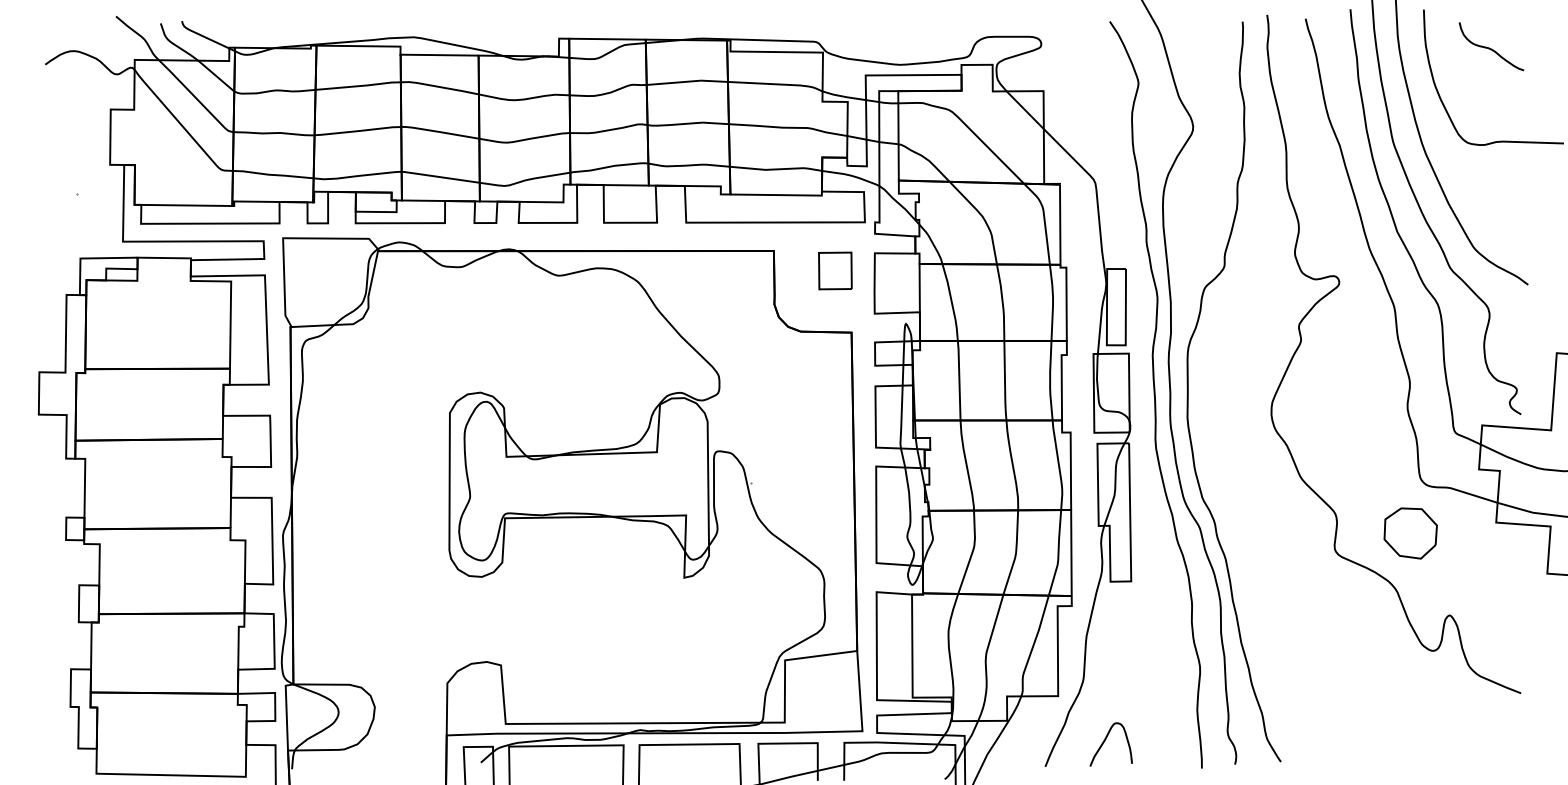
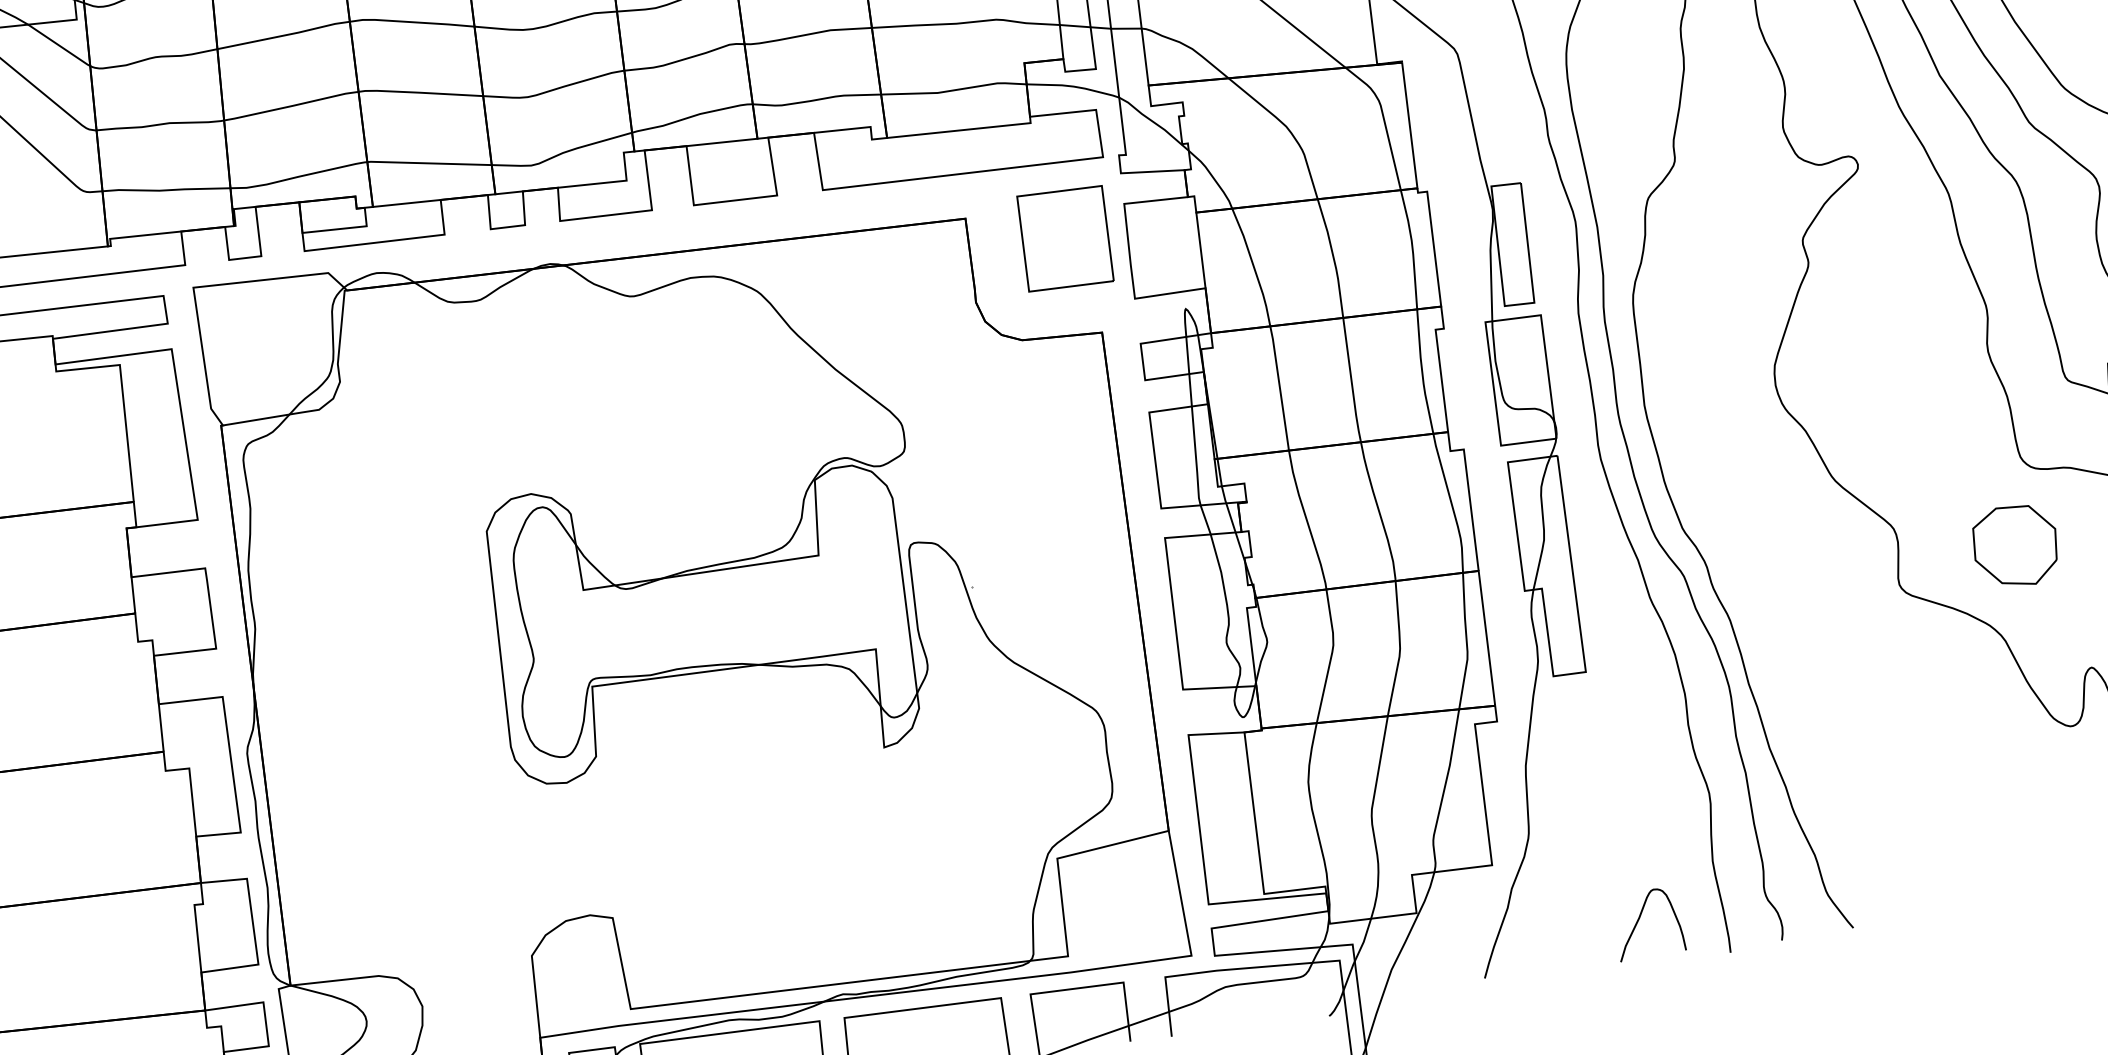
part: (835, 270) -> (1065, 238), size x1.67
curve: (1105, 741) -> (1640, 920), moved

